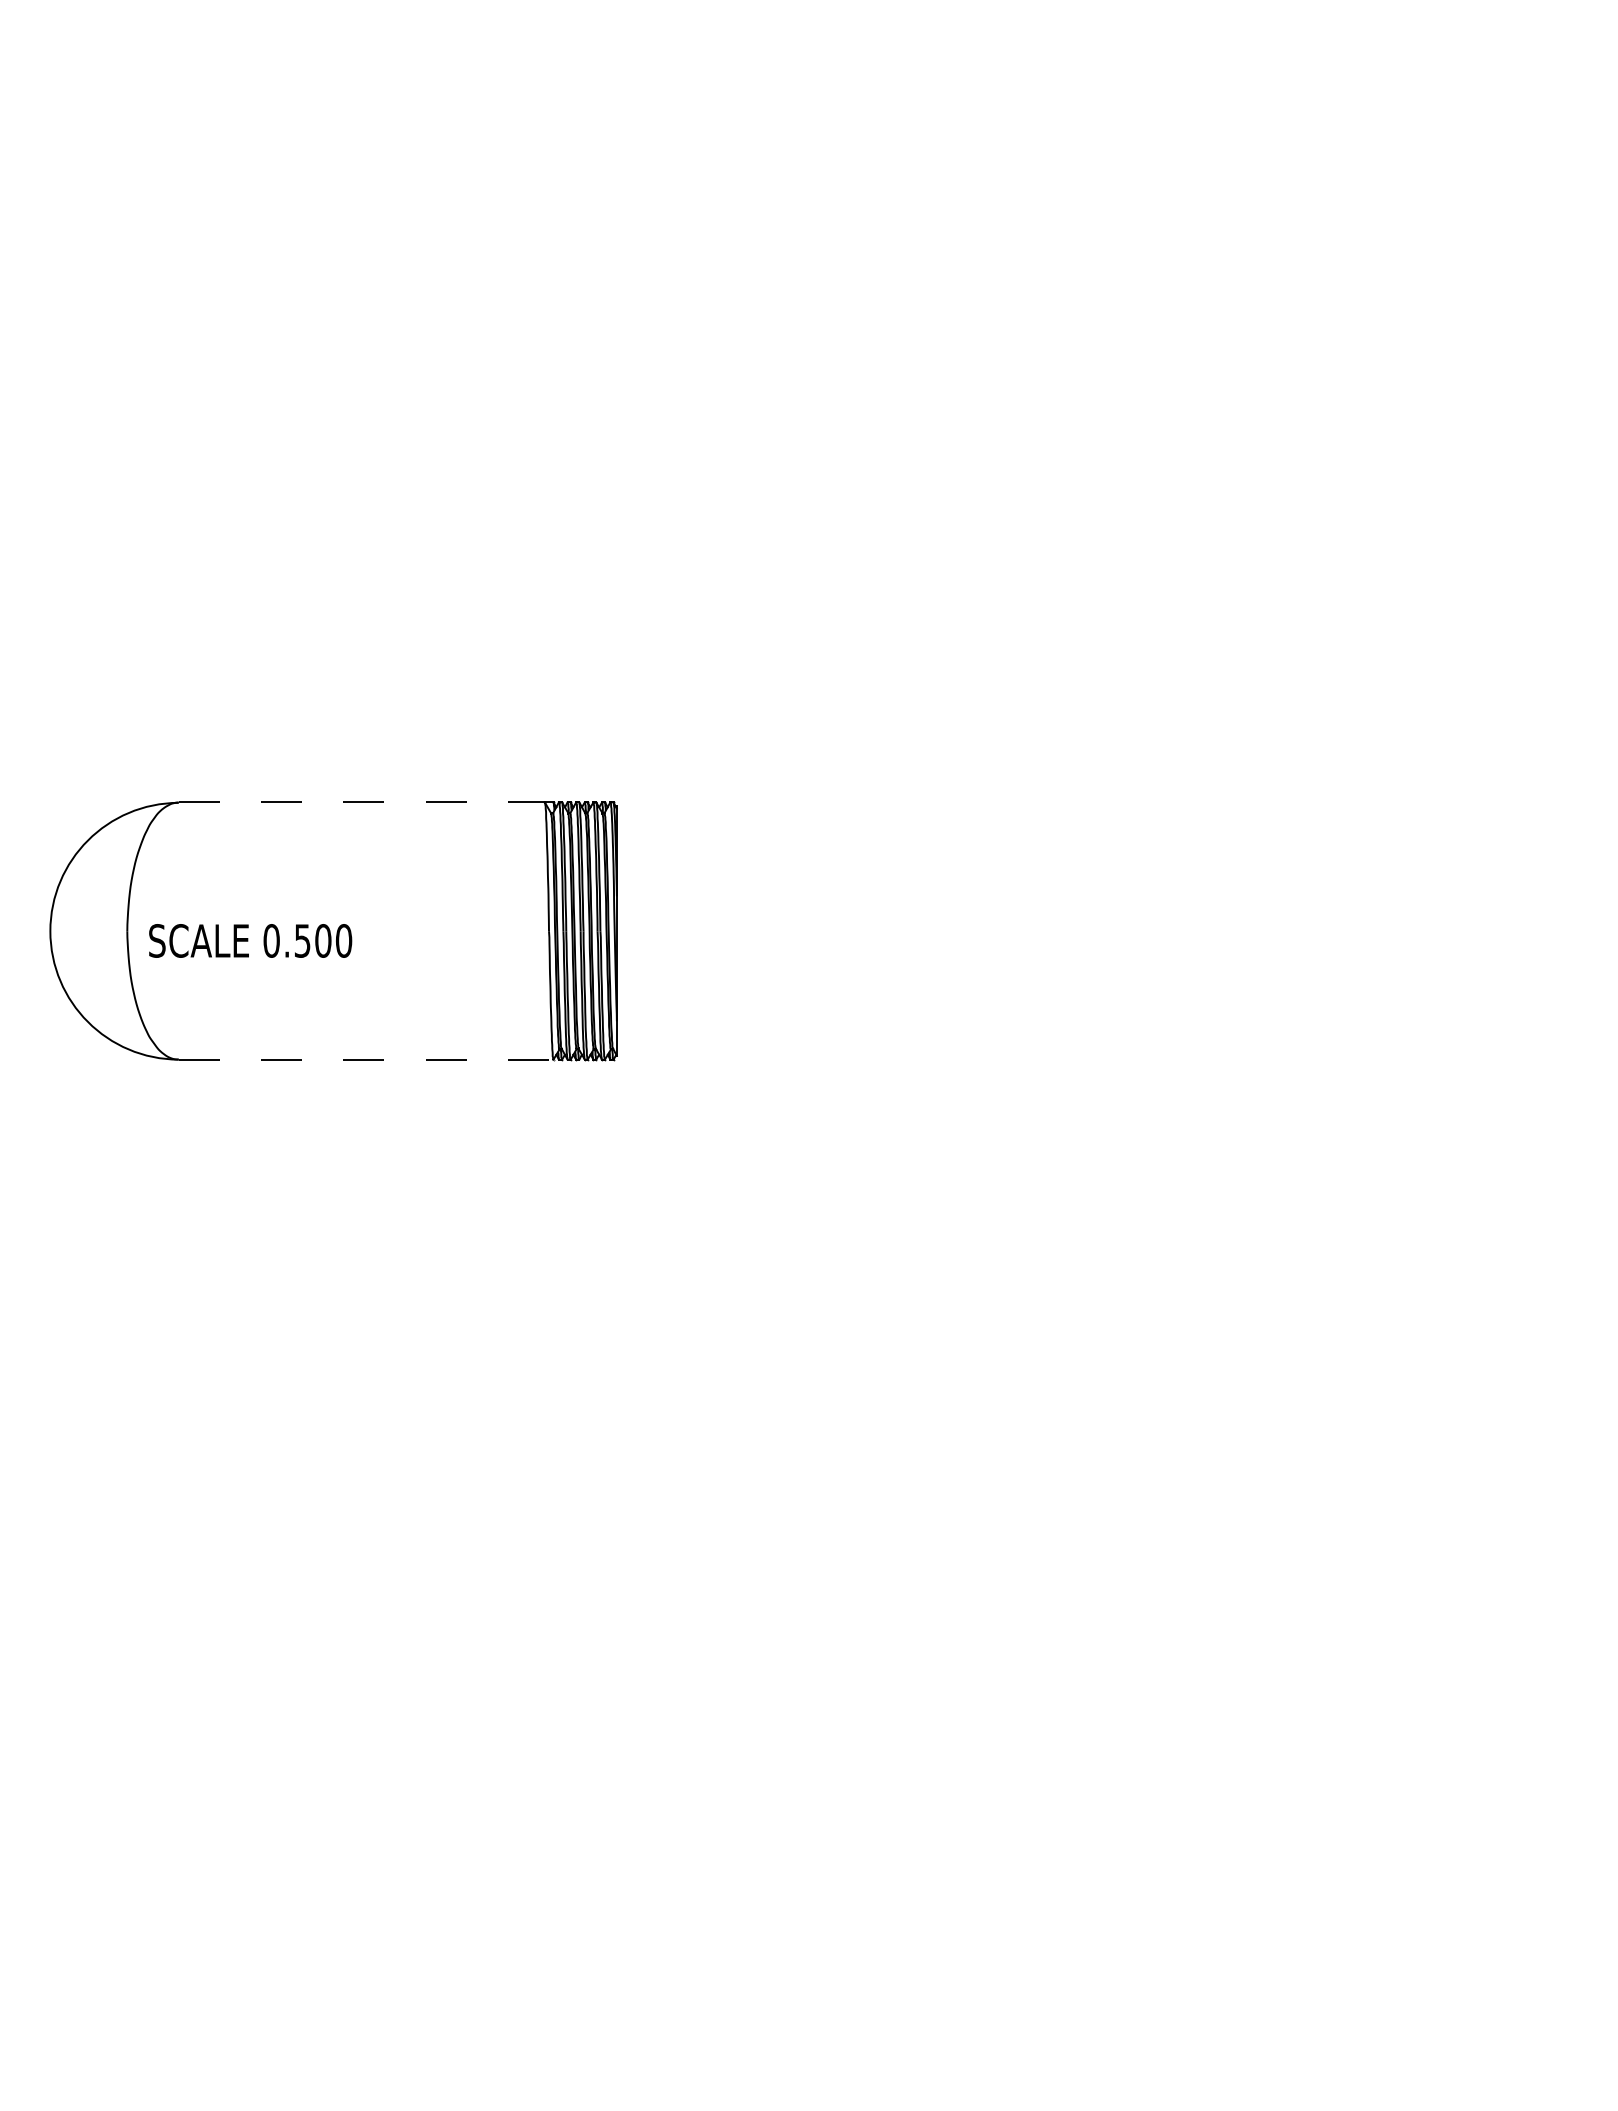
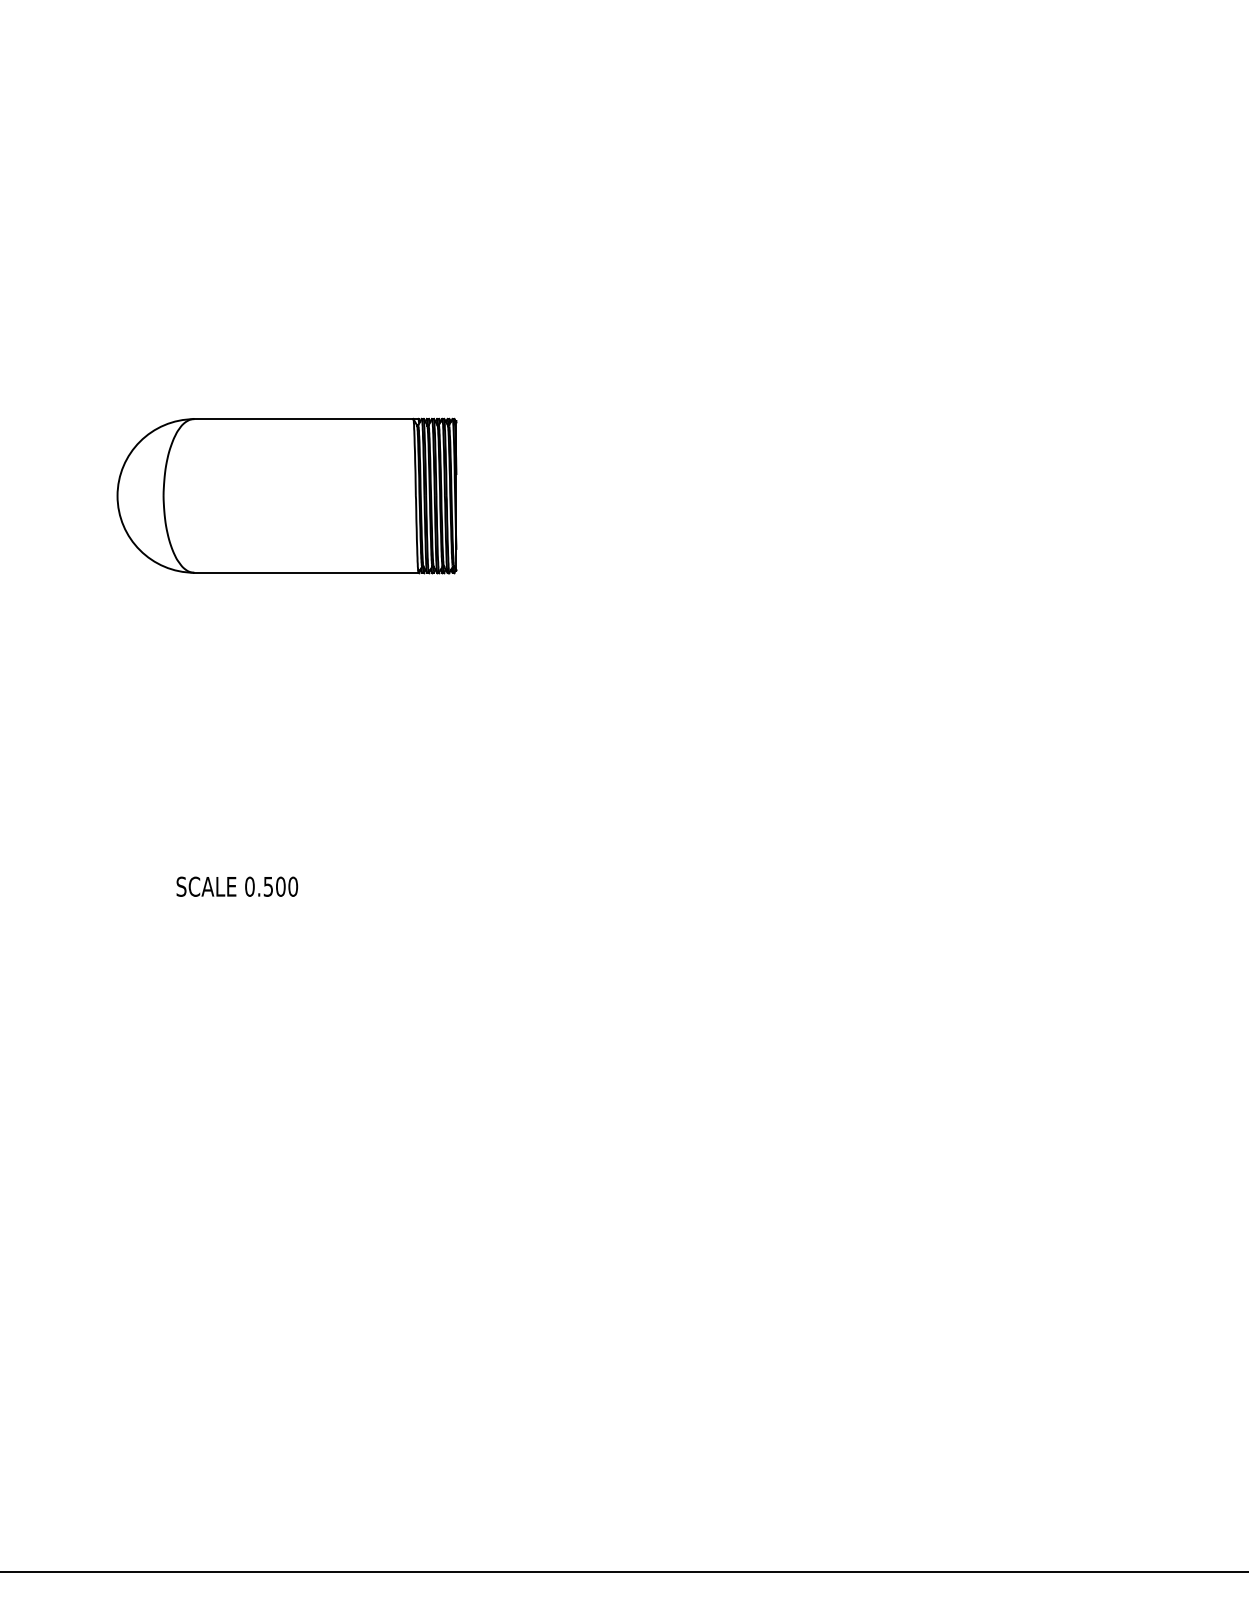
line: (361, 801) -> (303, 418), dashed -> solid
text: (250, 940) -> (237, 886), moved
line: (366, 1059) -> (306, 572), dashed -> solid

